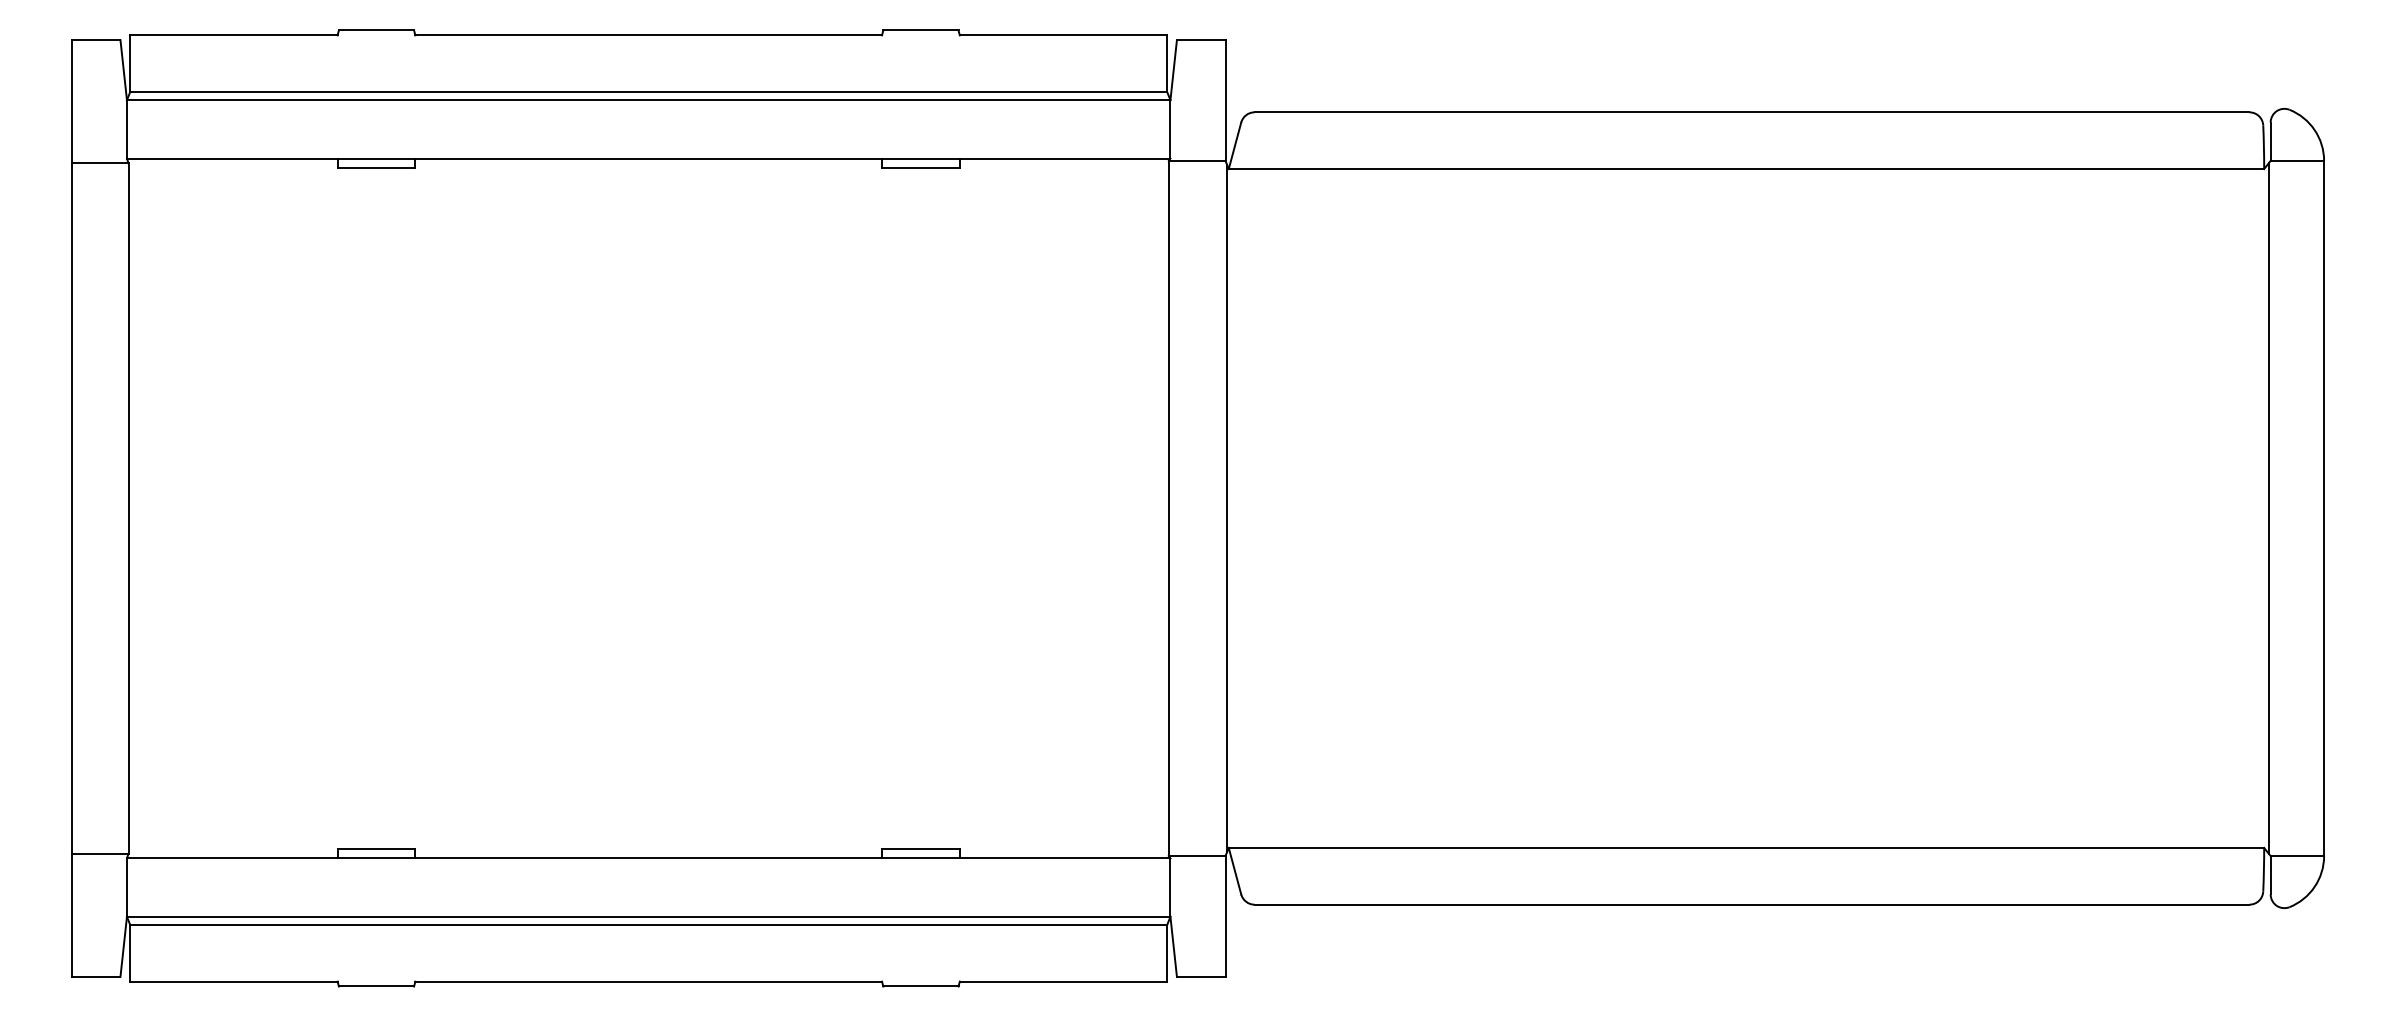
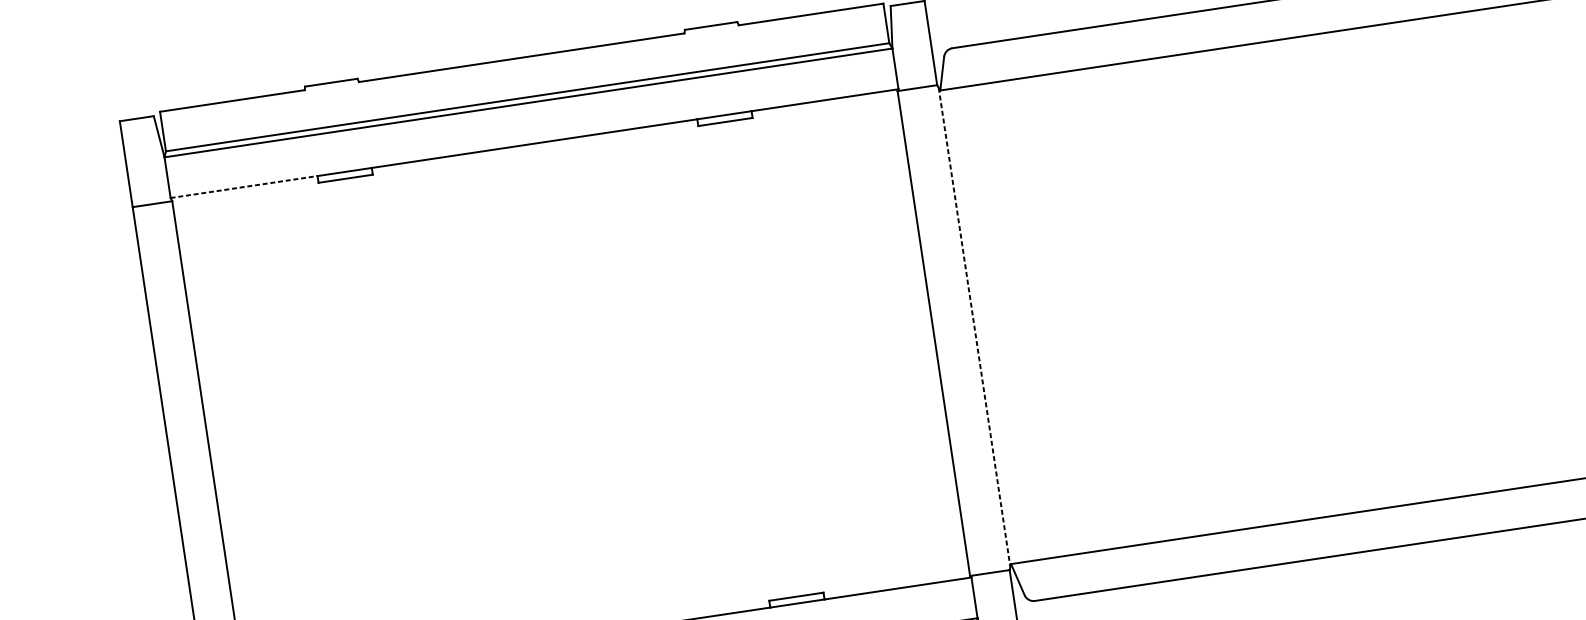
line: (232, 158) -> (244, 187), solid -> dashed
line: (1227, 508) -> (974, 327), solid -> dashed

